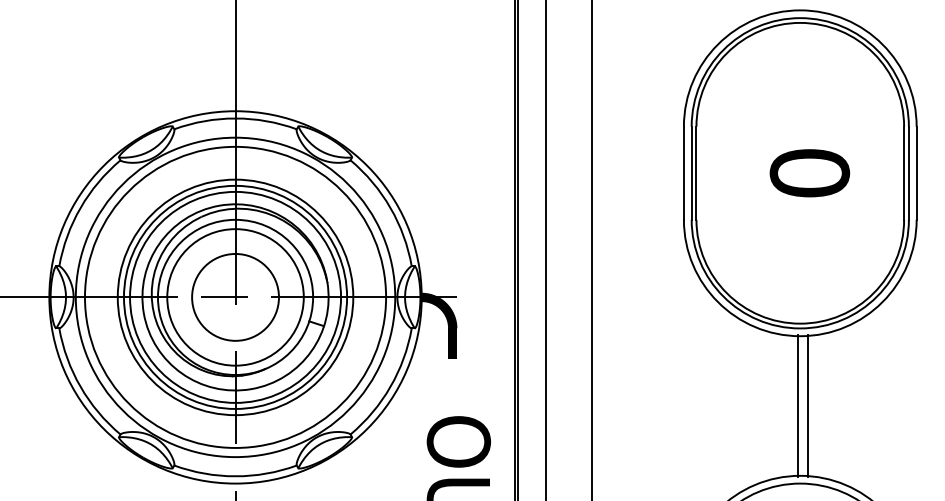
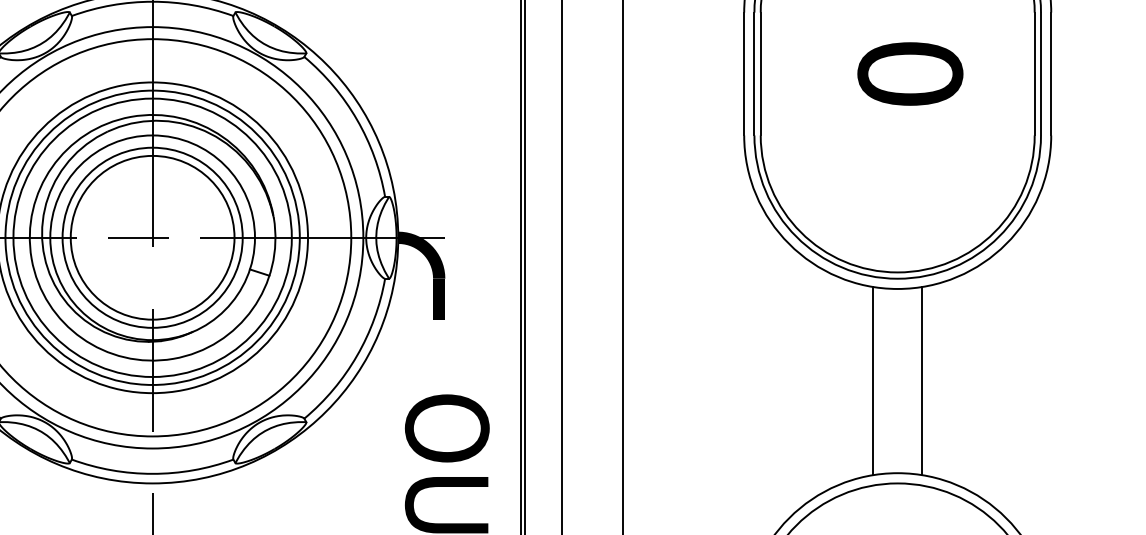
circle: (235, 297) -> (152, 237), size x1.43
line: (797, 405) -> (921, 380), moved
line: (807, 405) -> (872, 380), moved

